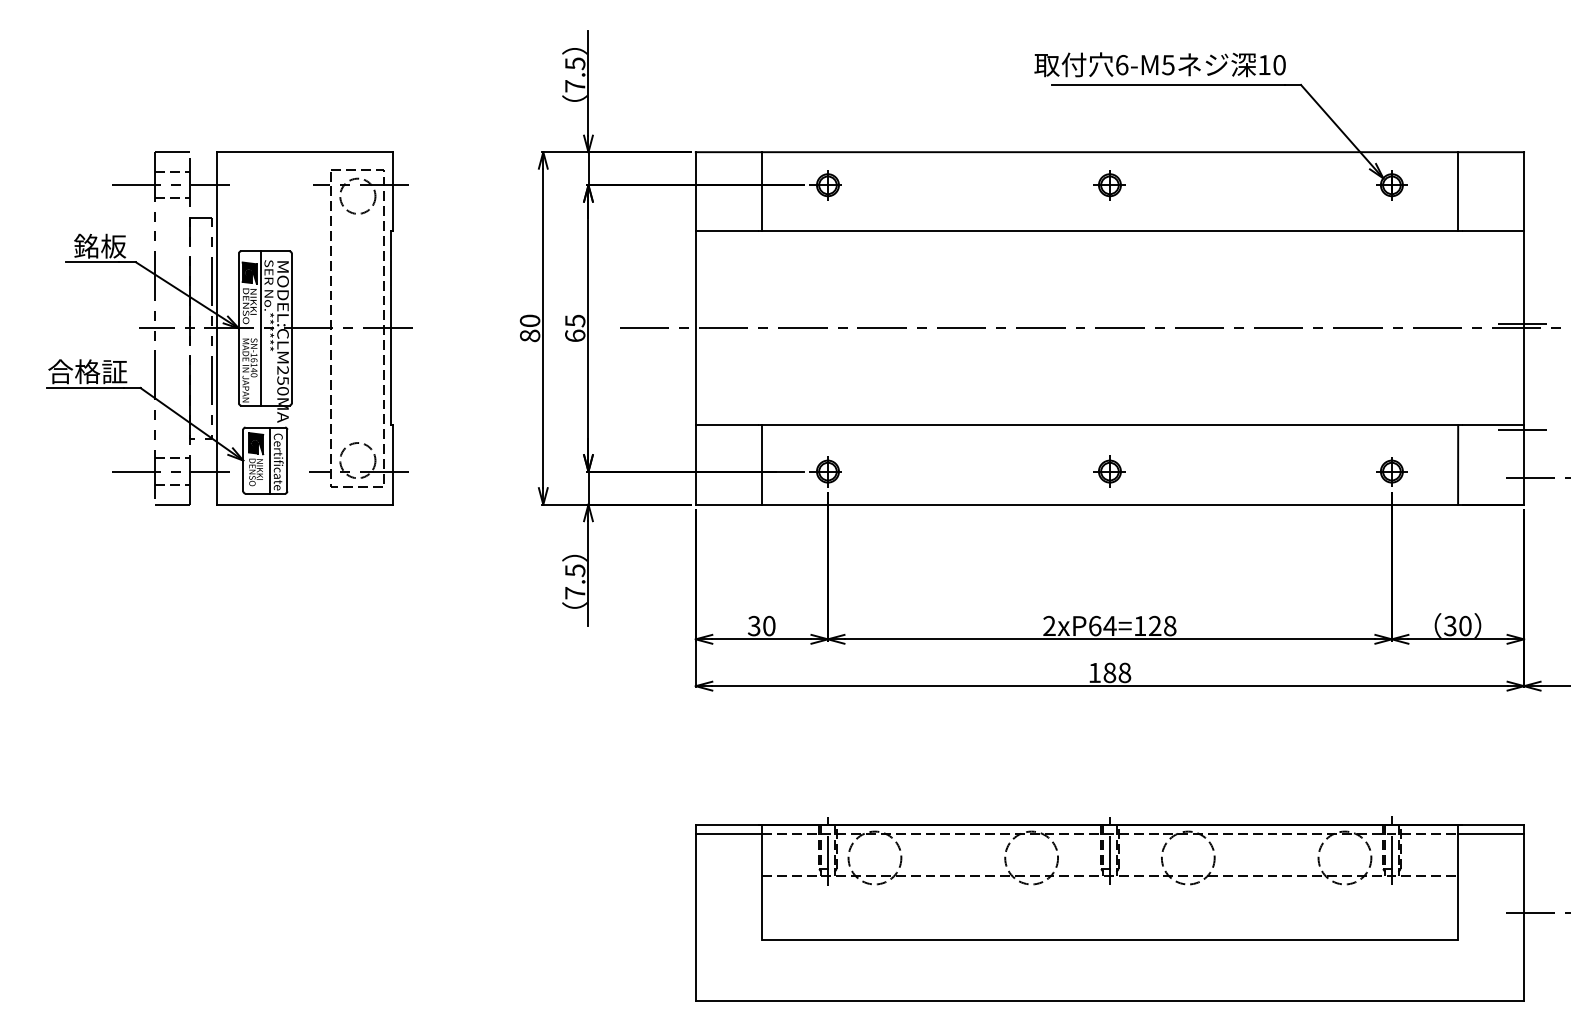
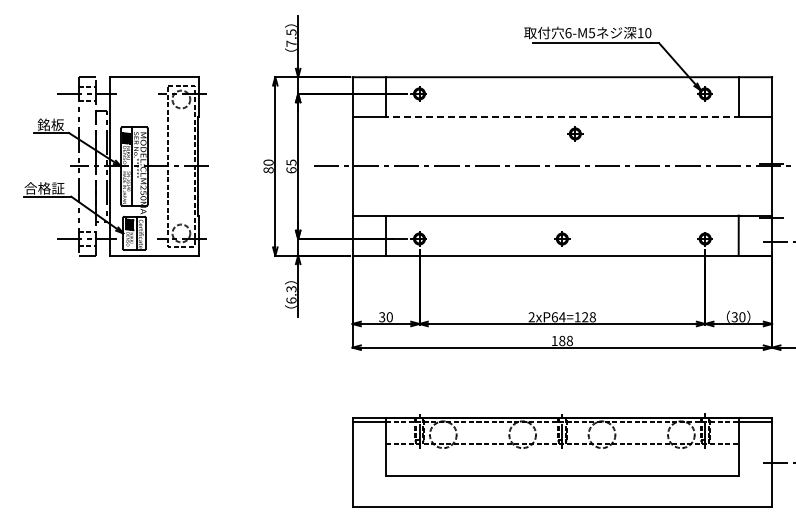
part: (1110, 184) -> (575, 133), moved
line: (1110, 231) -> (562, 117), solid -> dashed
text: (575, 581) -> (291, 294), 7.5 -> 6.3

